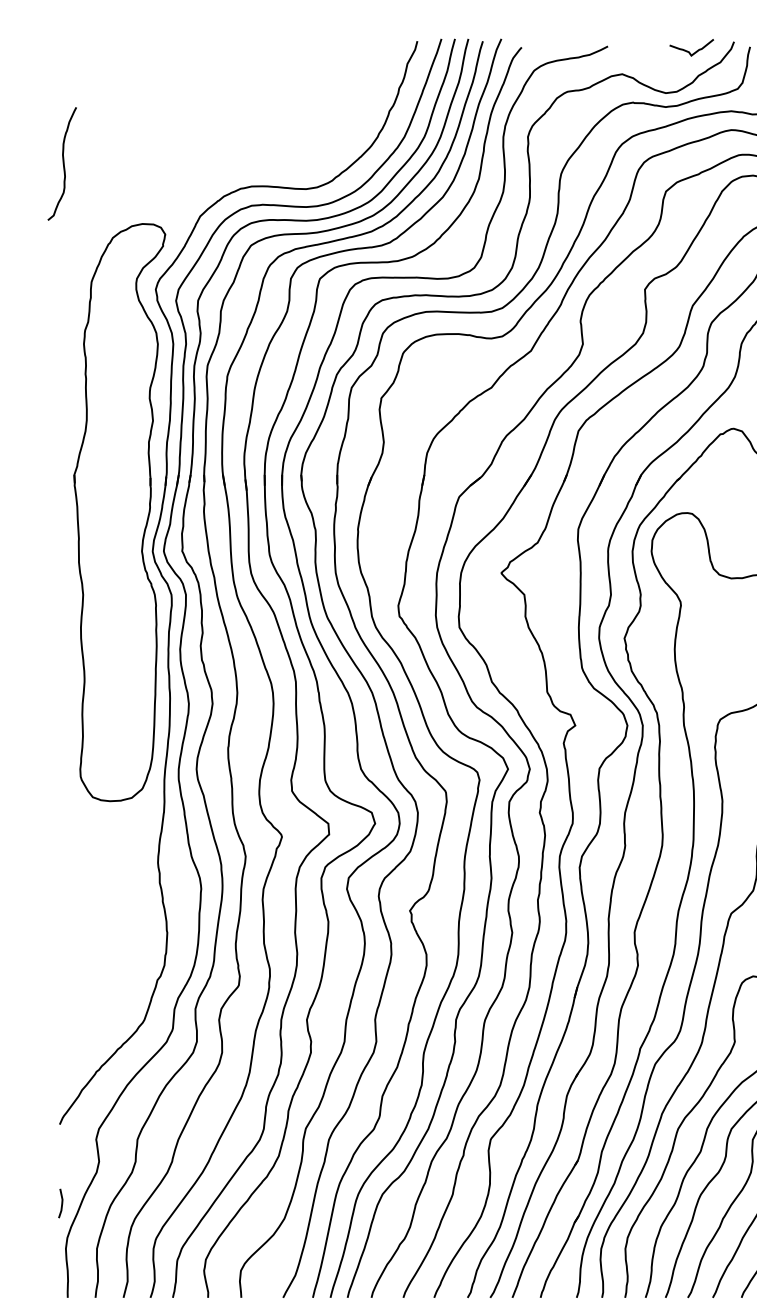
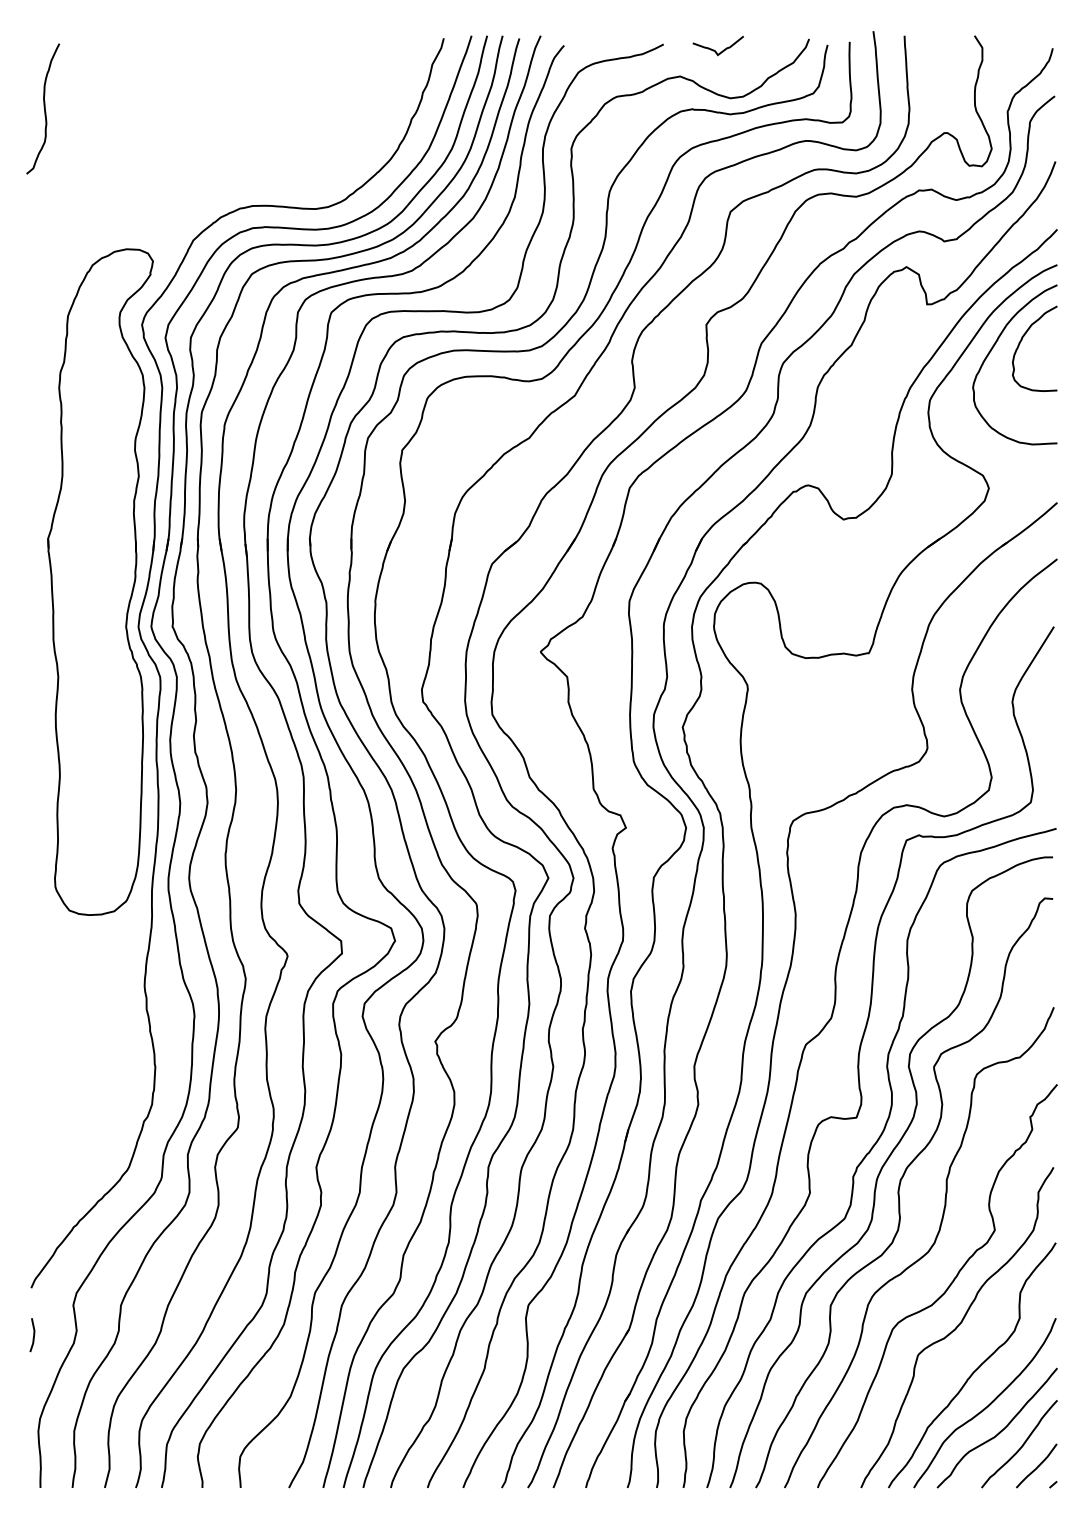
curve: (688, 50) -> (714, 49), moved
curve: (62, 162) -> (43, 107), moved
line: (61, 1203) -> (33, 1335), moved

